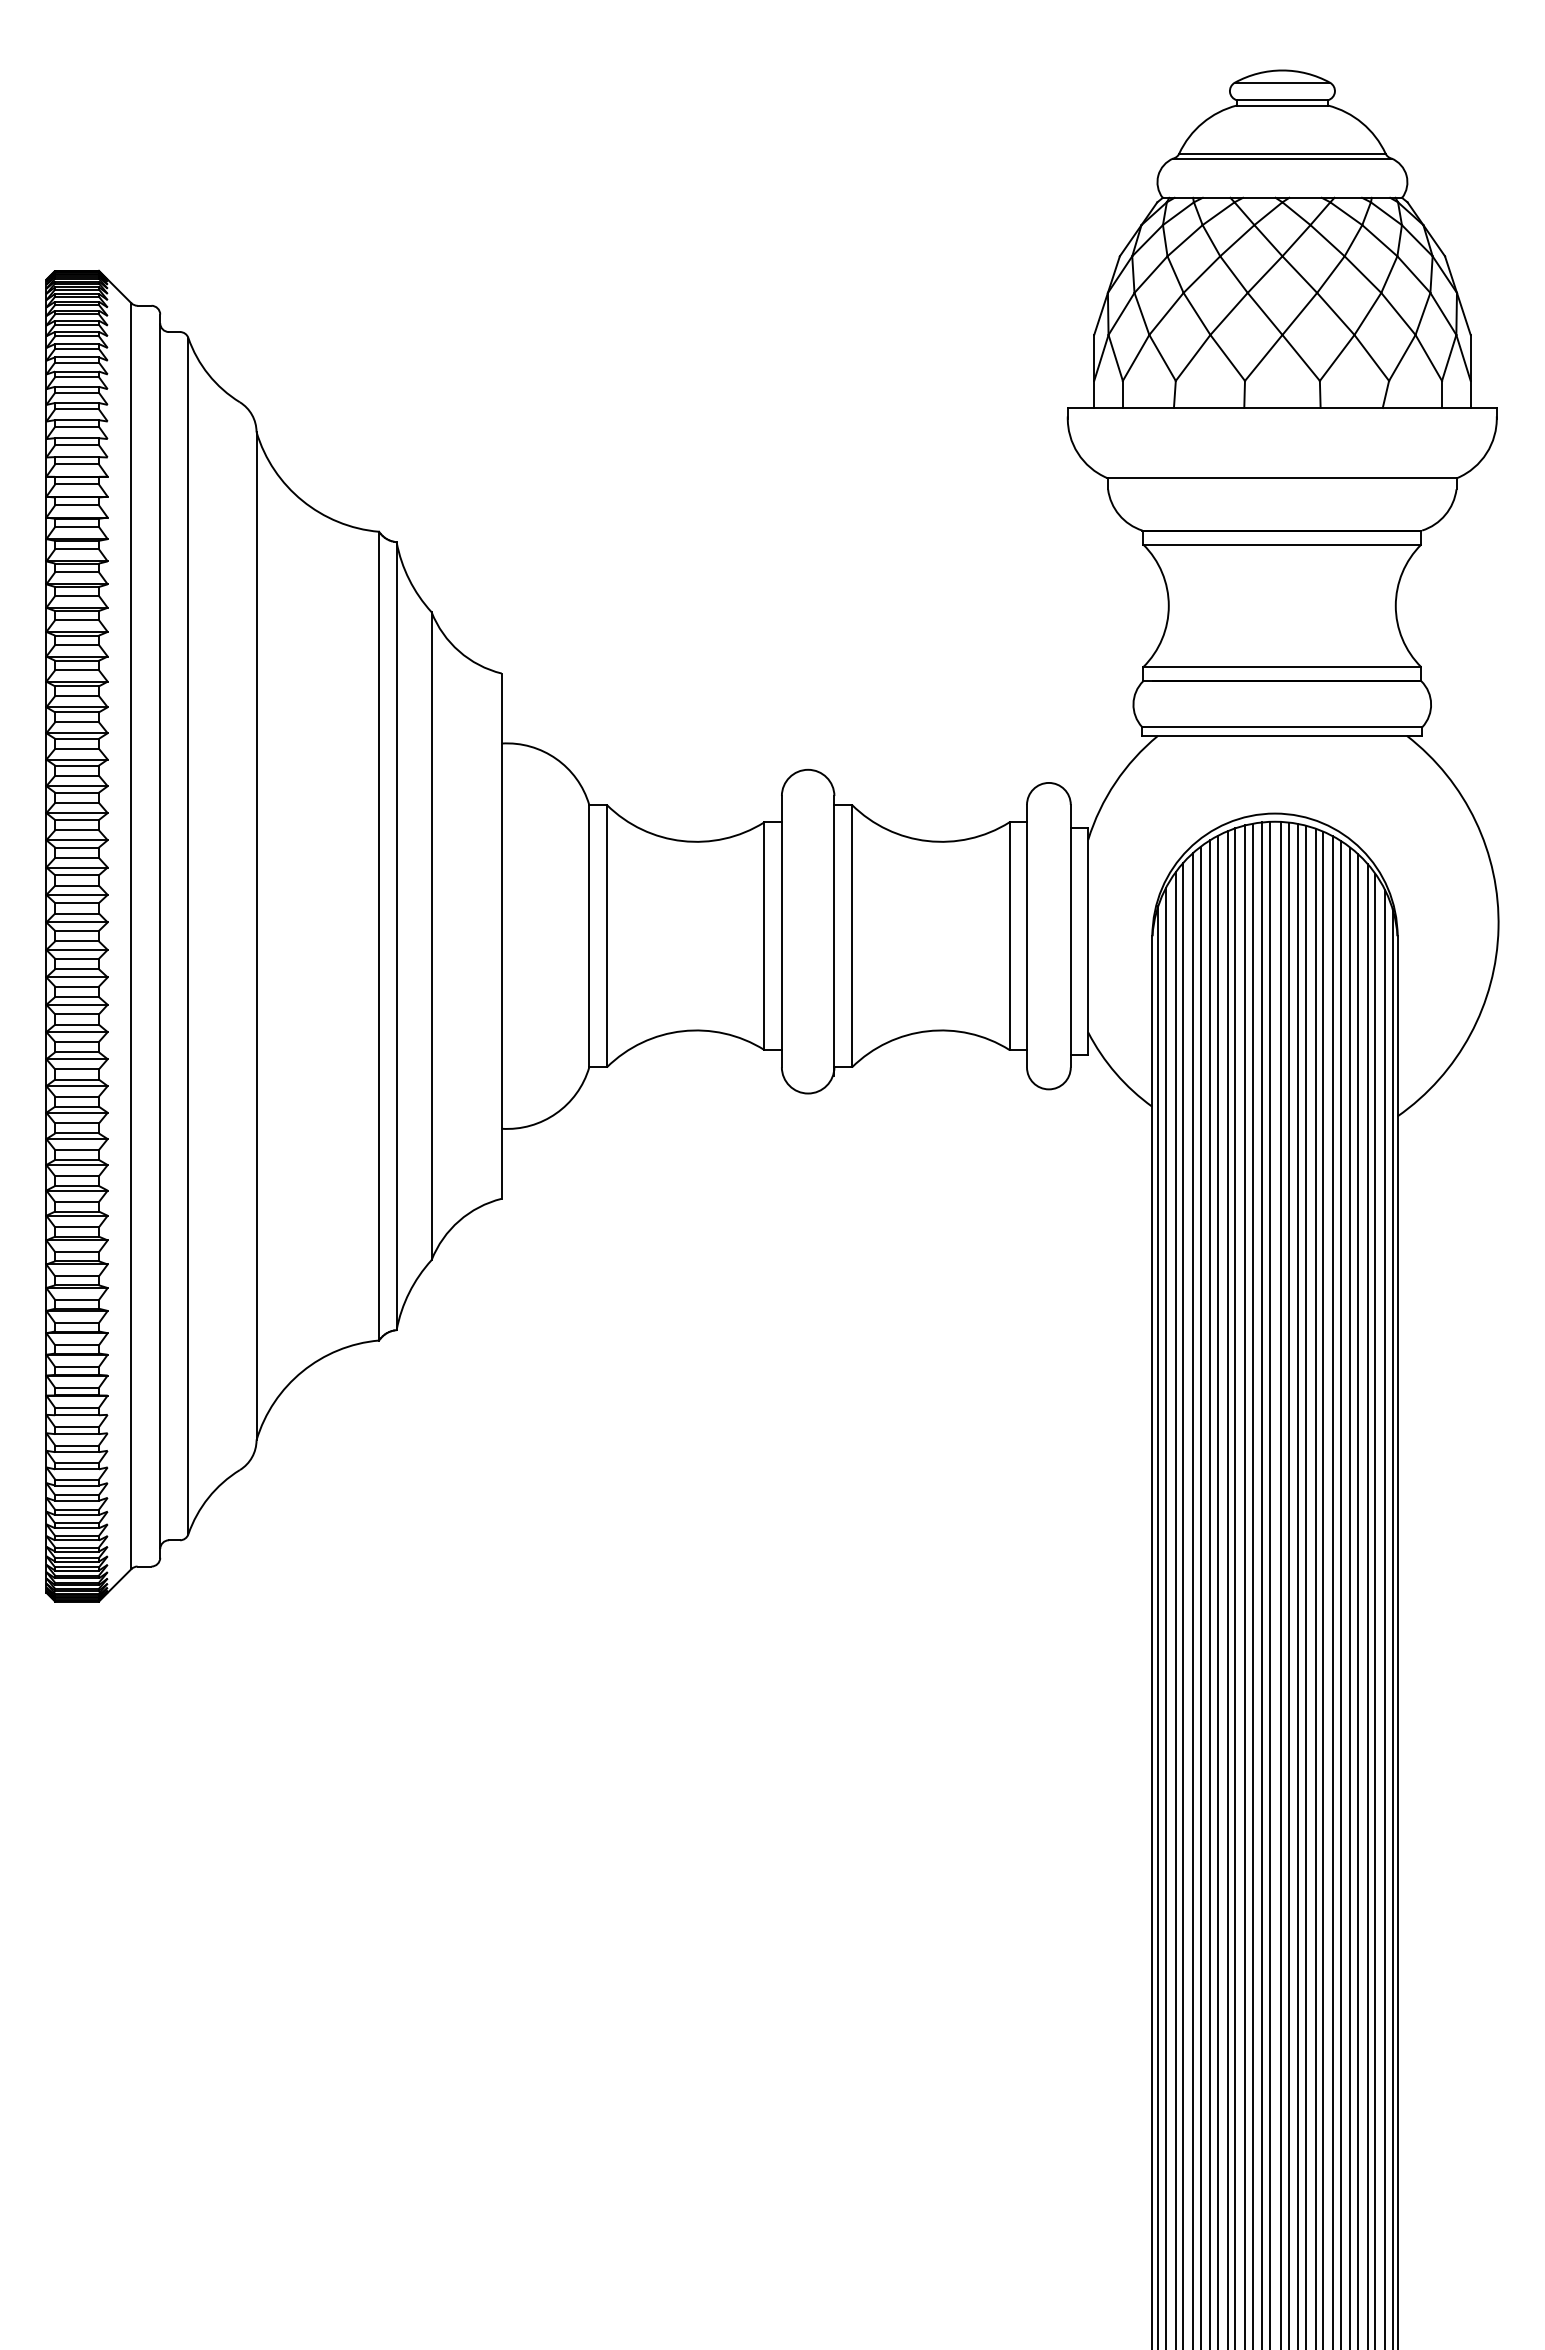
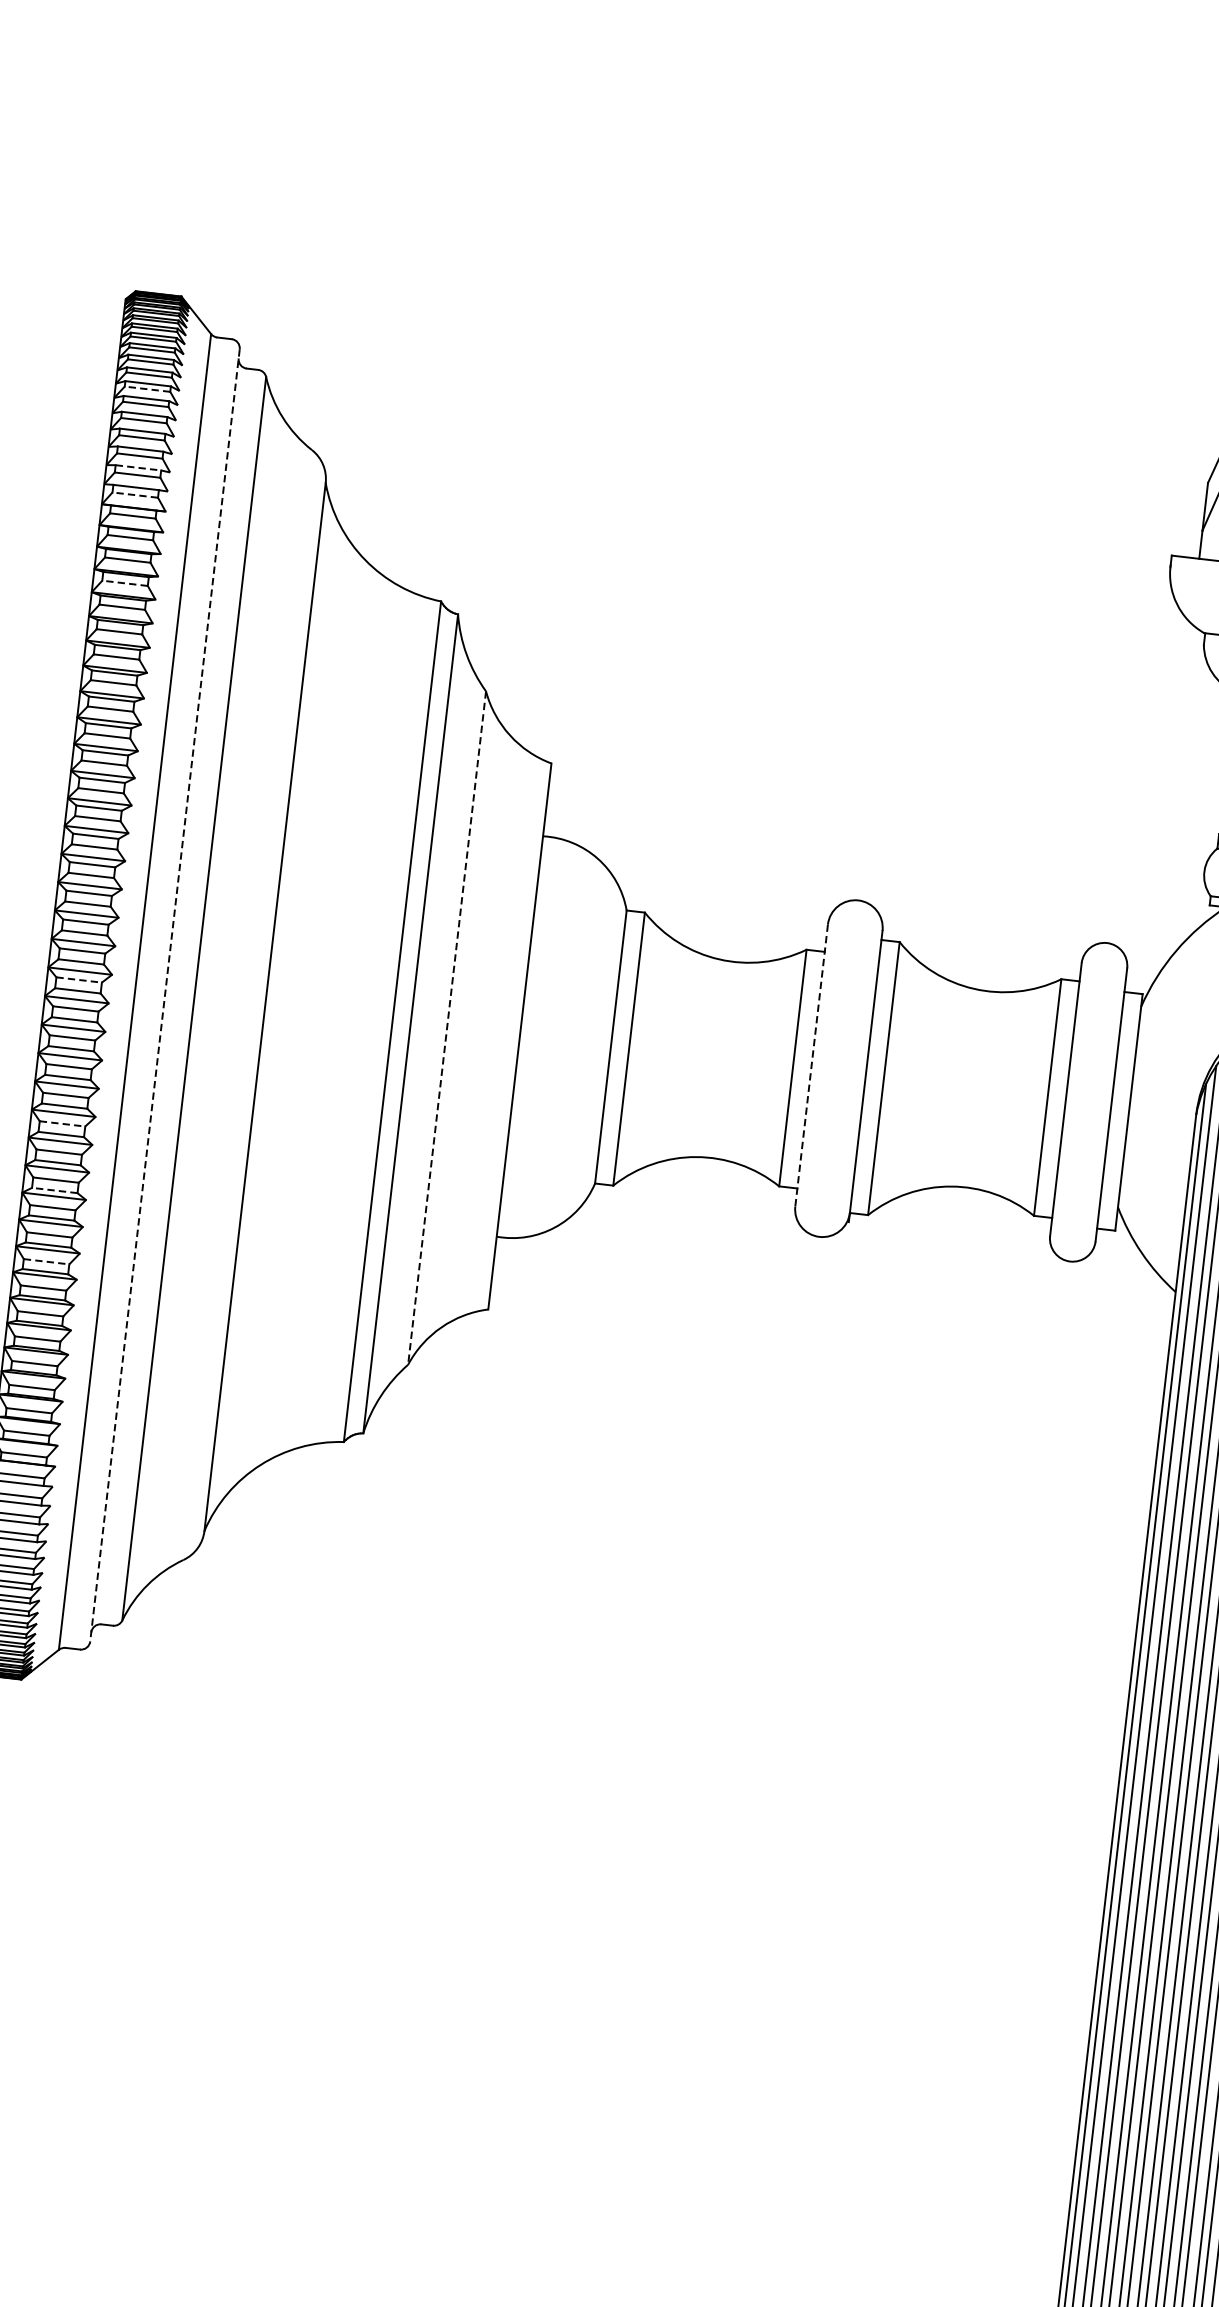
line: (77, 362) -> (147, 389), solid -> dashed
line: (77, 438) -> (138, 468), solid -> dashed
line: (77, 464) -> (135, 495), solid -> dashed
line: (77, 549) -> (125, 583), solid -> dashed
line: (77, 930) -> (79, 979), solid -> dashed
line: (781, 931) -> (811, 1065), solid -> dashed
line: (160, 936) -> (165, 995), solid -> dashed
line: (431, 936) -> (446, 1028), solid -> dashed
line: (77, 1069) -> (62, 1124), solid -> dashed
line: (77, 1133) -> (55, 1190), solid -> dashed
line: (77, 1202) -> (46, 1262), solid -> dashed

